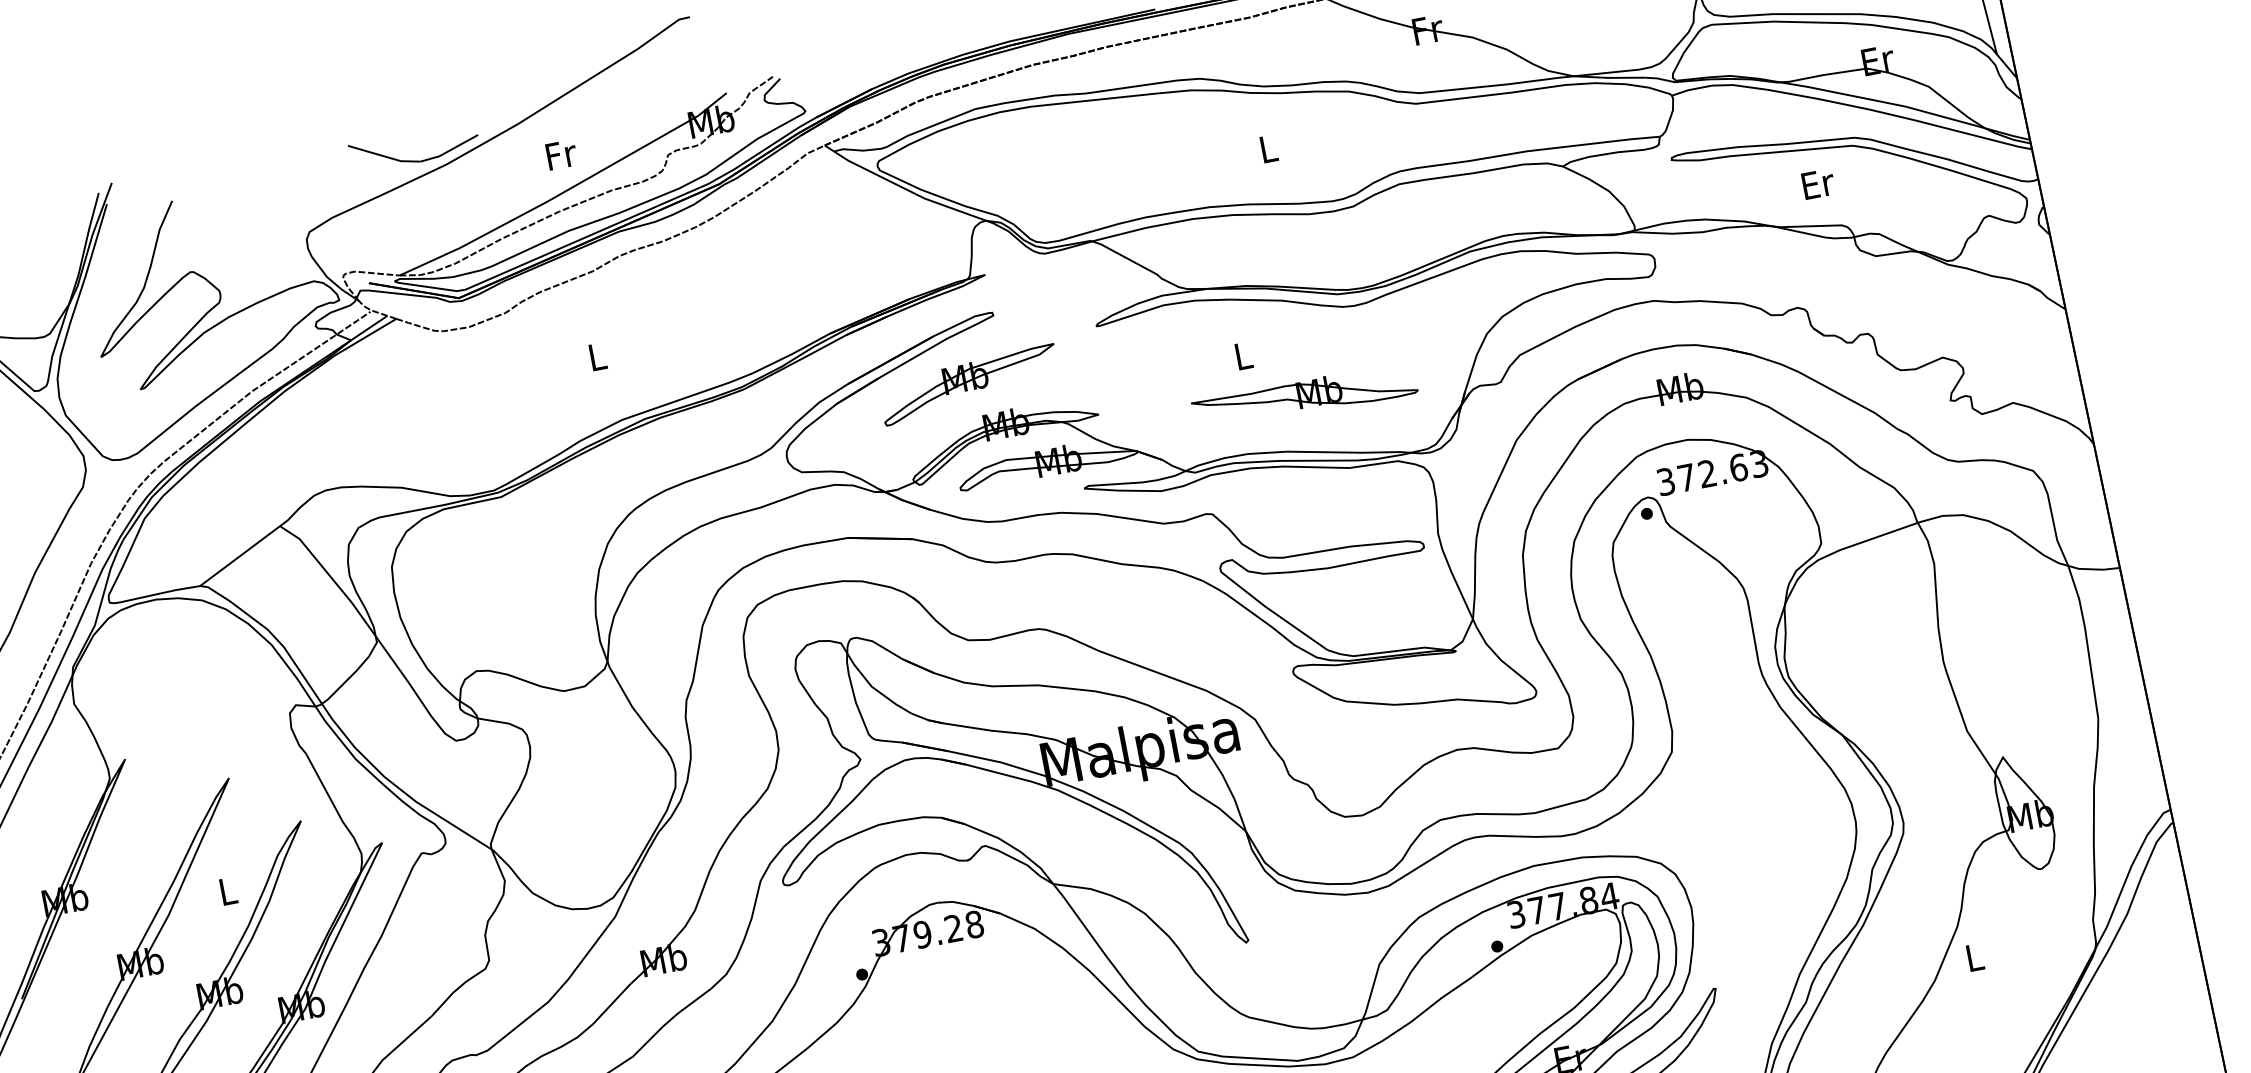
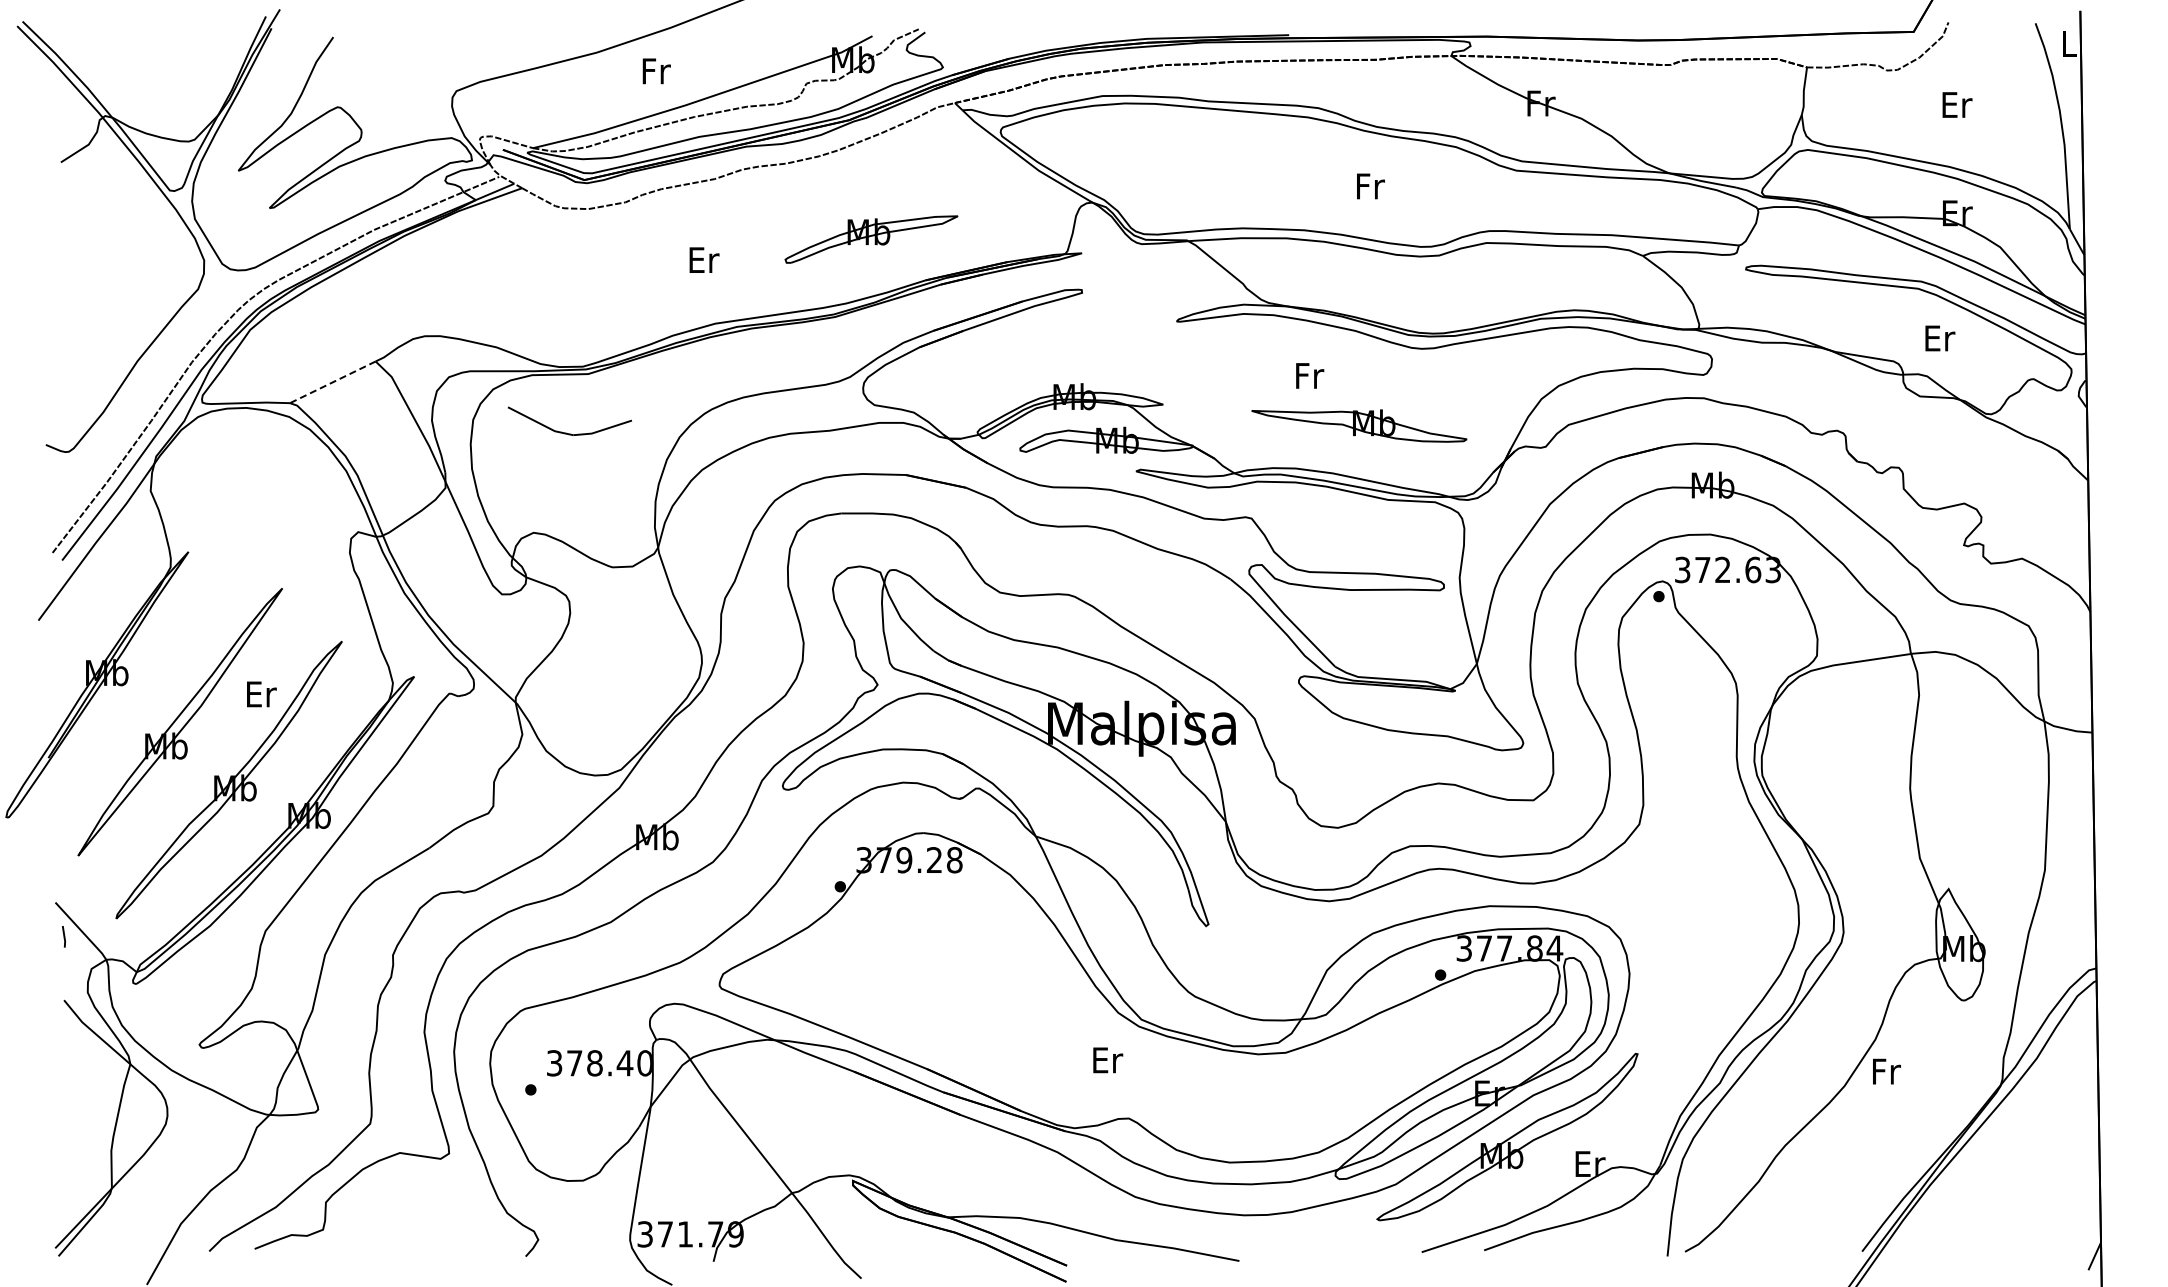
text: (1268, 149) -> (1370, 186), L -> Fr
text: (561, 155) -> (656, 71), moved
part: (413, 160) -> (566, 432), moved
text: (1818, 184) -> (1940, 338), moved
text: (1244, 355) -> (1310, 375), L -> Fr
text: (598, 356) -> (704, 259), L -> Er
part: (969, 384) -> (871, 239), moved
line: (239, 556) -> (332, 382), solid -> dashed
text: (228, 891) -> (261, 694), L -> Er
text: (1975, 957) -> (1886, 1071), L -> Fr

